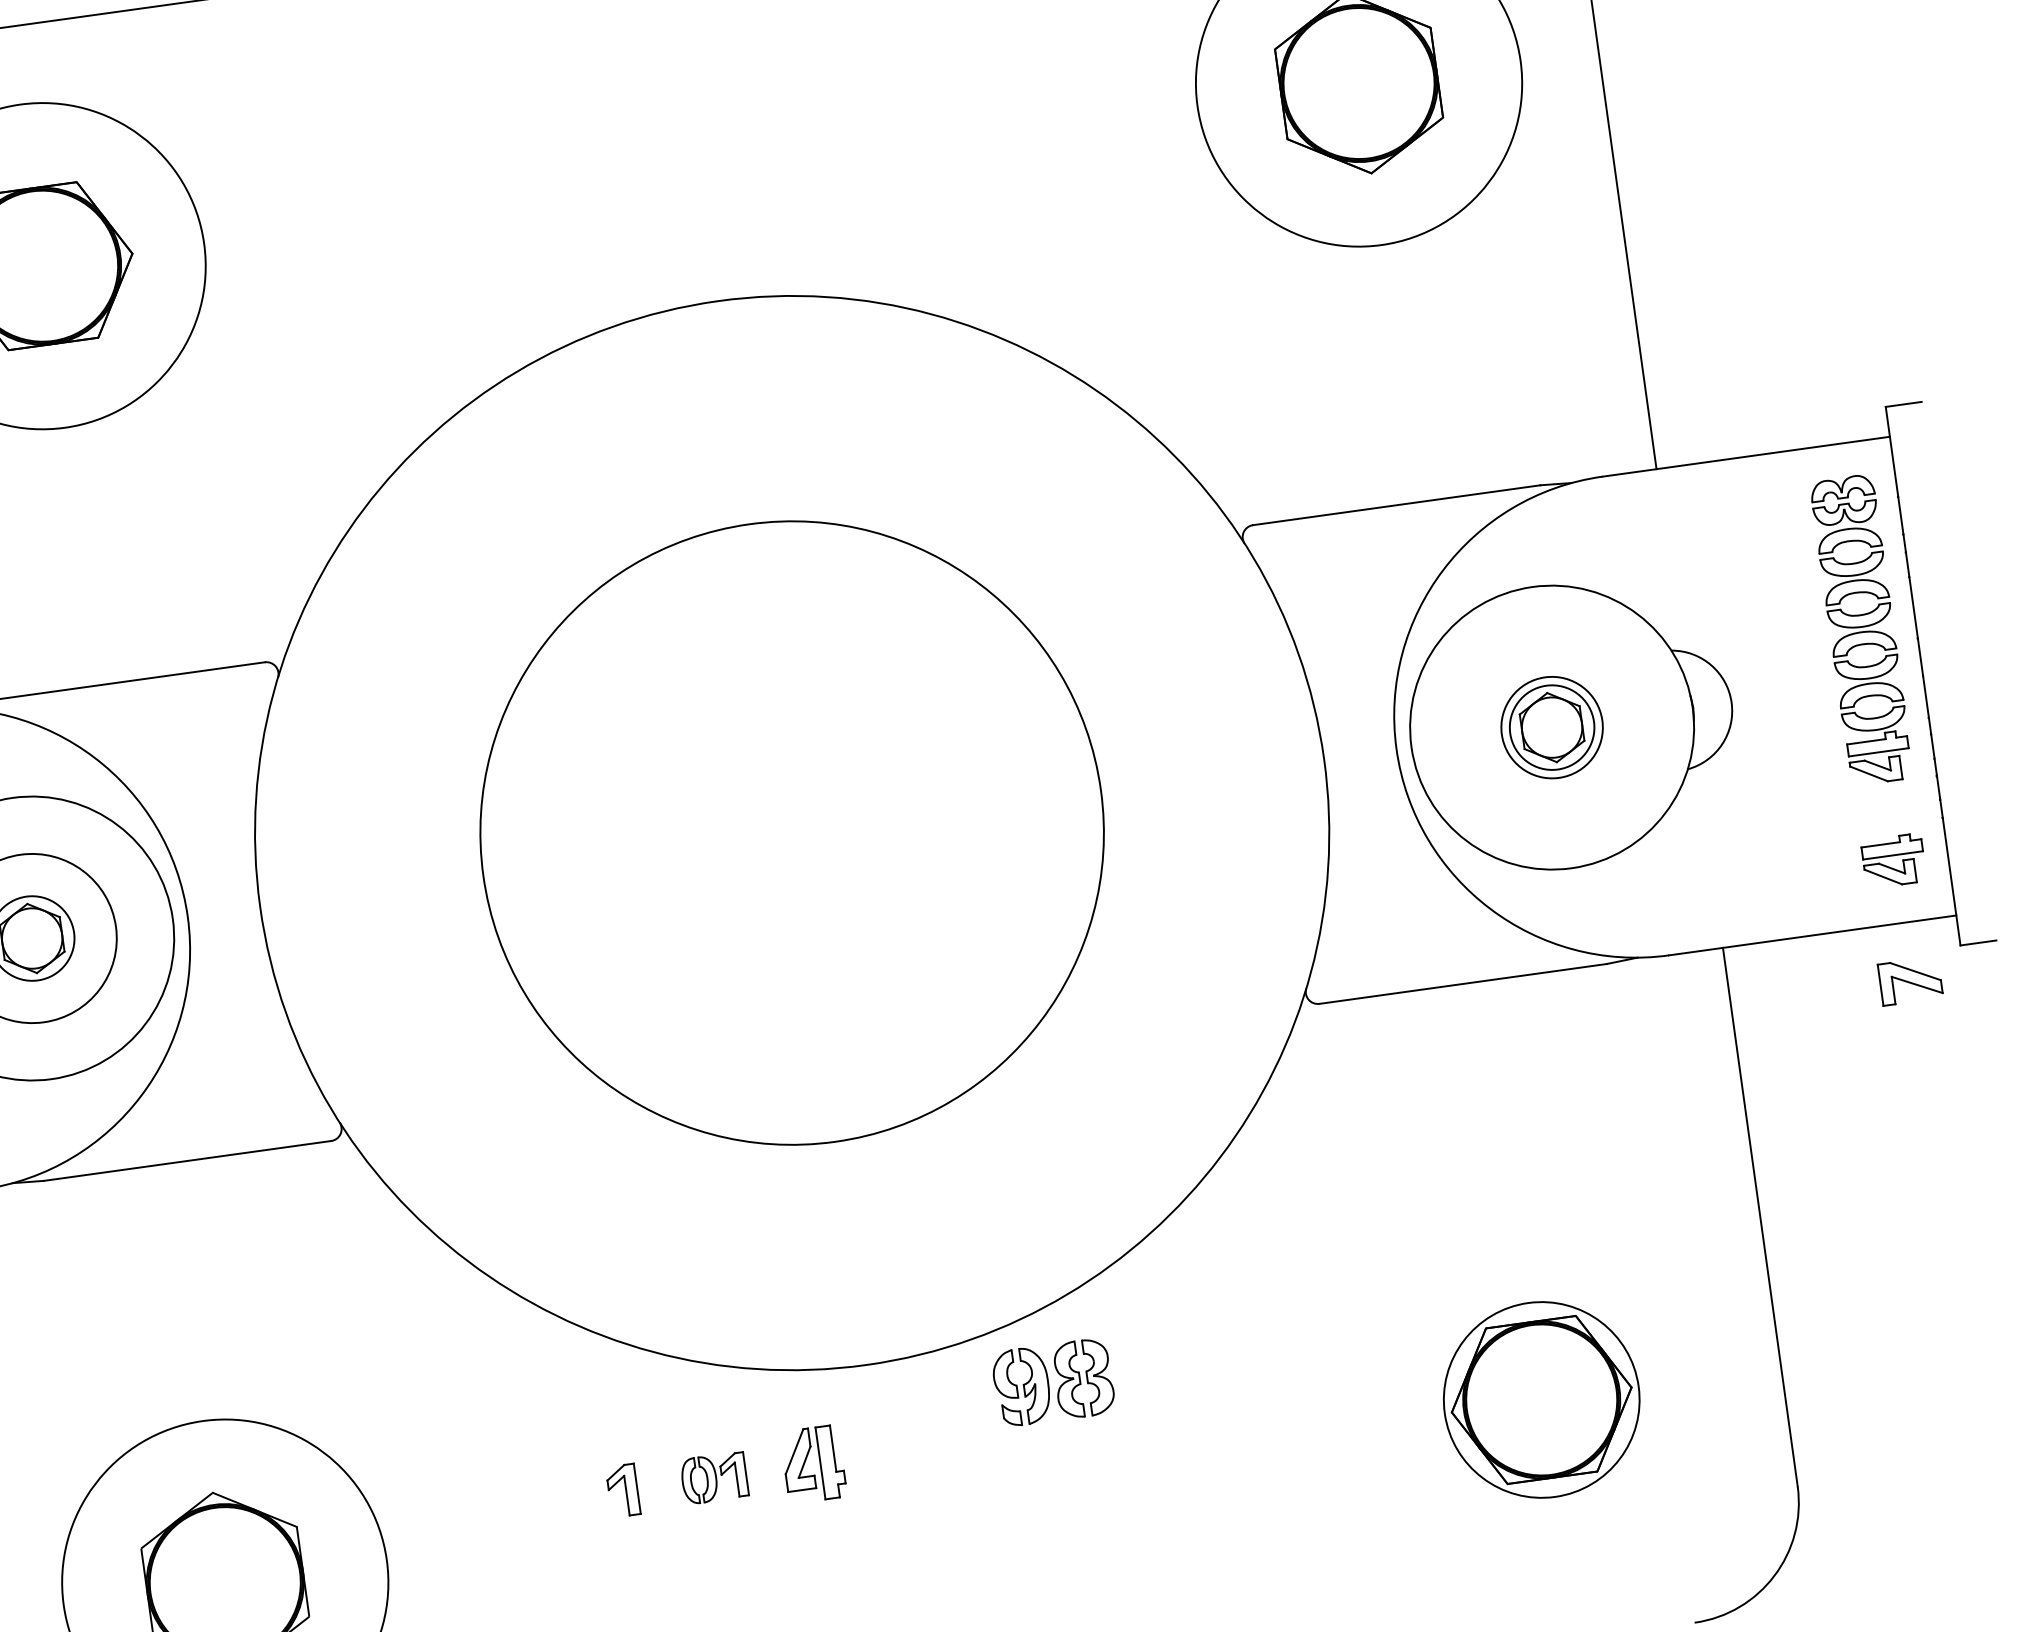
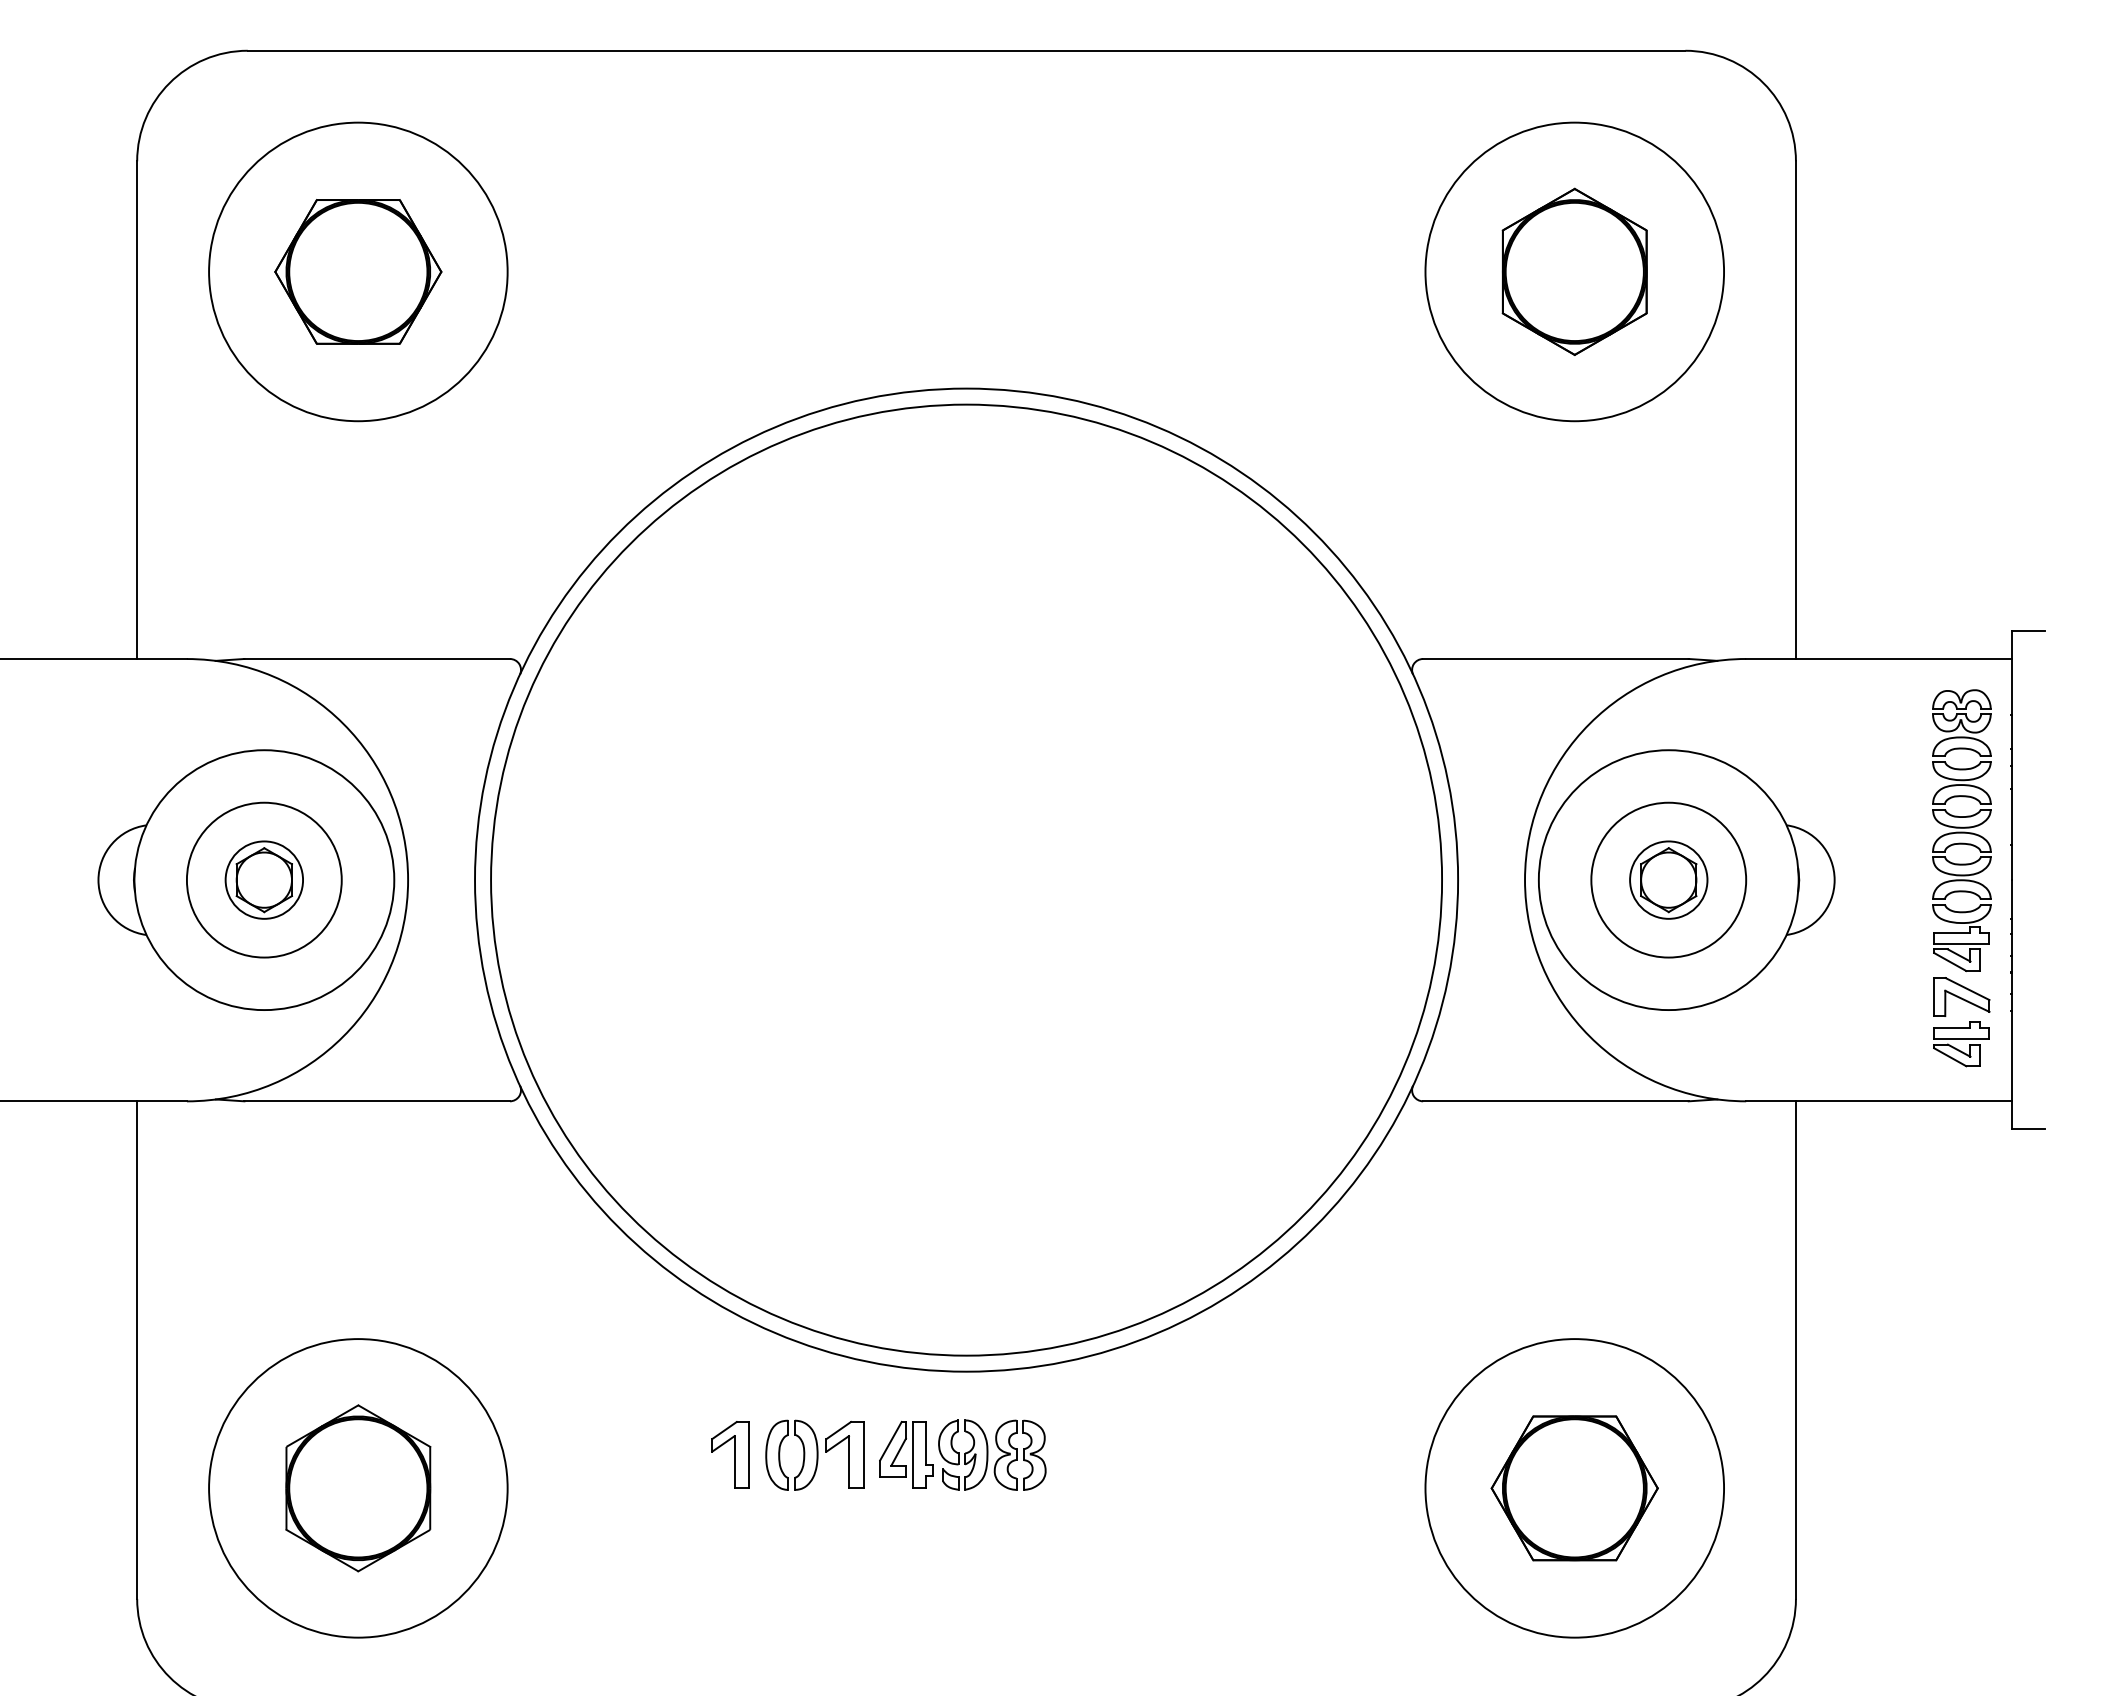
circle: (1551, 726) -> (1668, 879), size x1.67
circle: (792, 832) -> (966, 879), size x1.67
part: (1910, 980) -> (1961, 996), moved
part: (1053, 1381) -> (992, 1454), moved
circle: (1541, 1400) -> (1574, 1488), size x1.67
part: (713, 1477) -> (814, 1454), size x1.67
part: (622, 1490) -> (730, 1454), size x1.43

